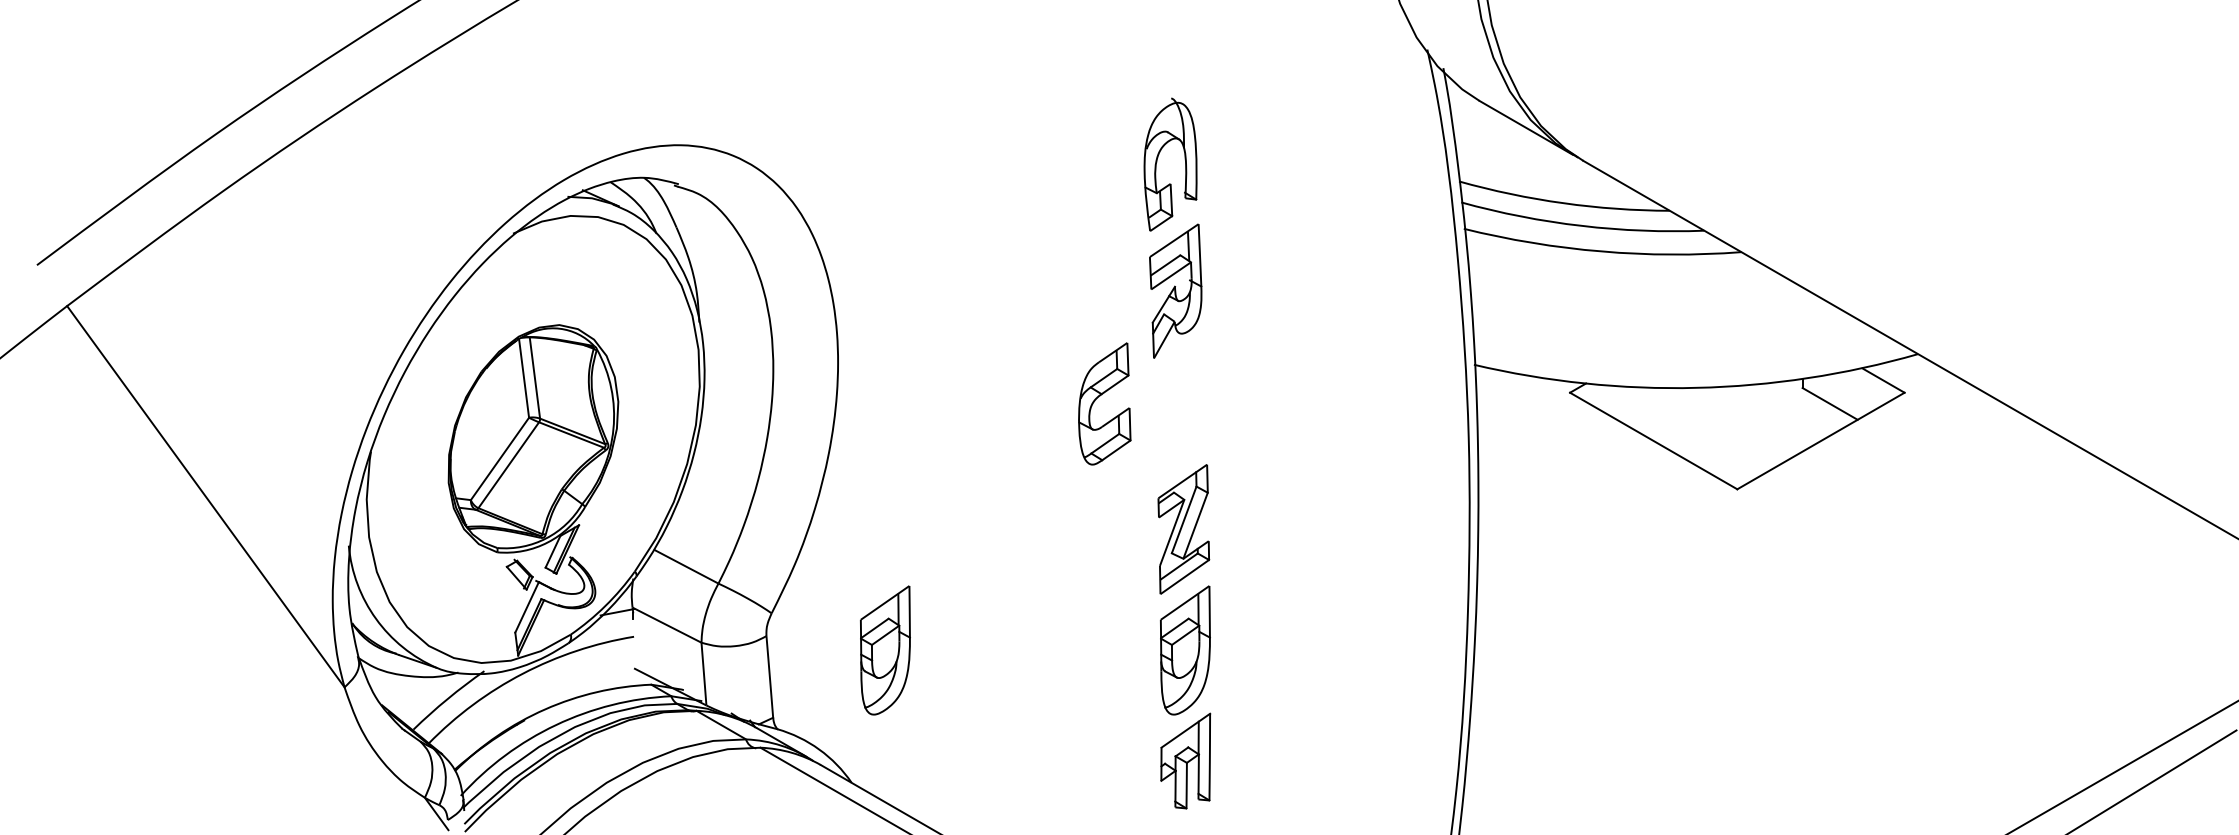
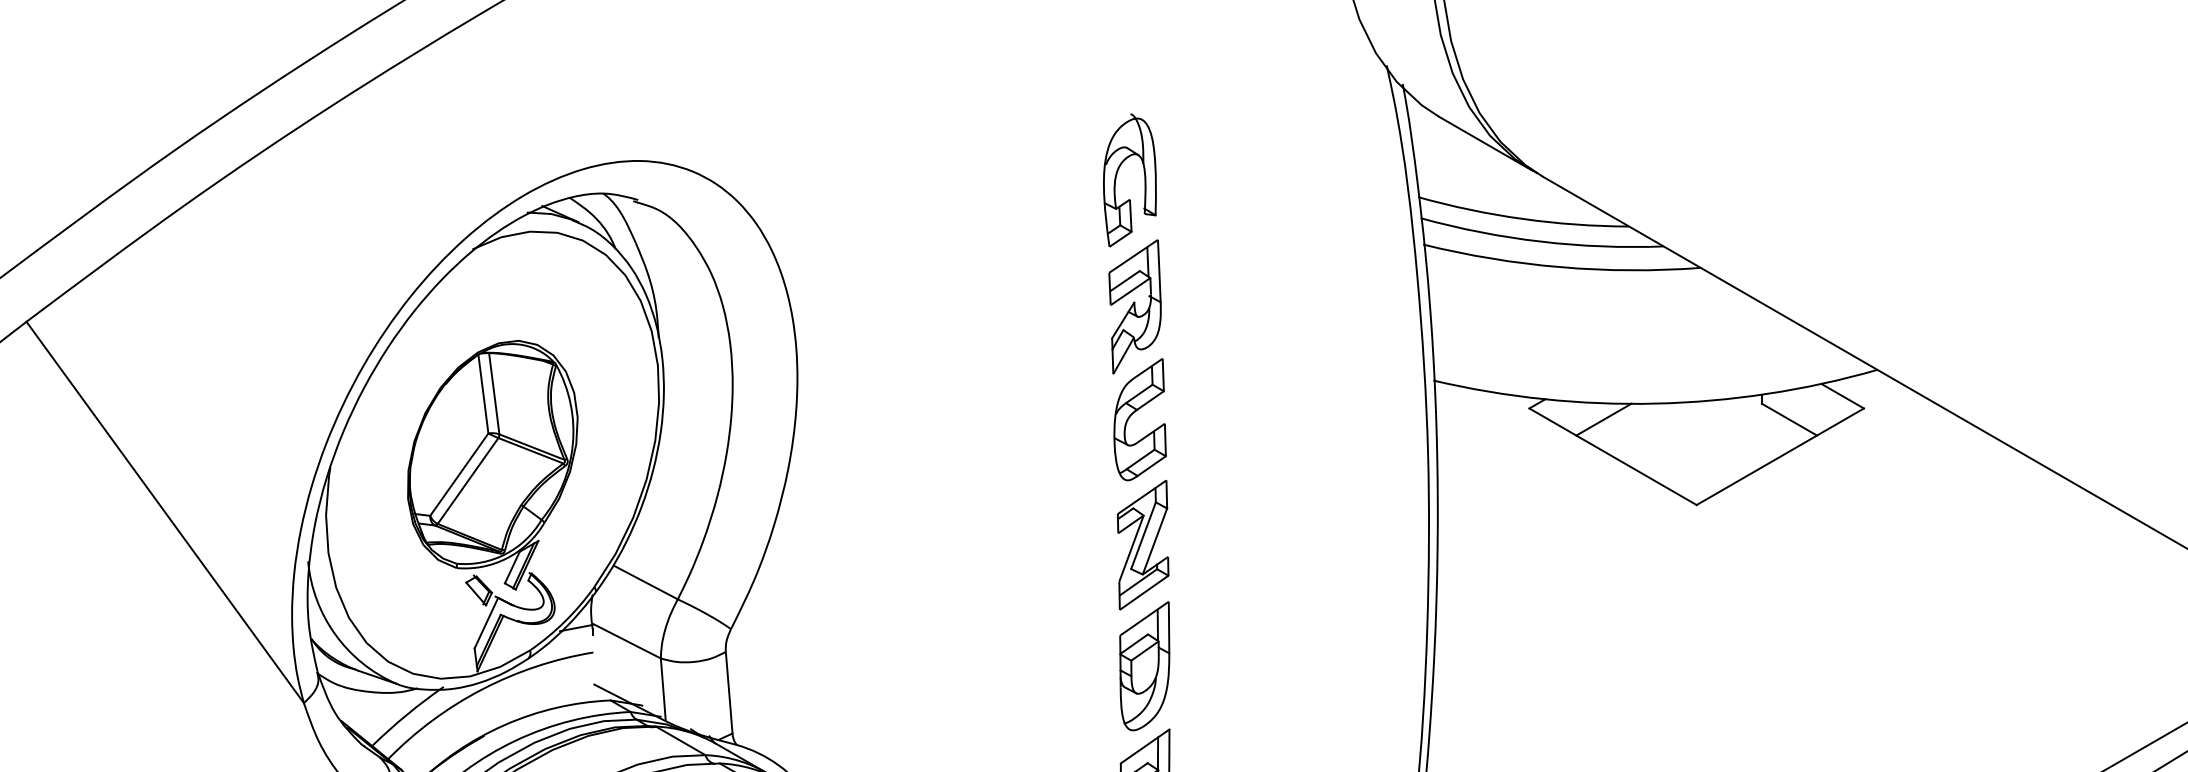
part: (1100, 396) -> (1135, 412), moved
line: (1644, 403) -> (1603, 419), added
part: (885, 650) -> (844, 666), removed

